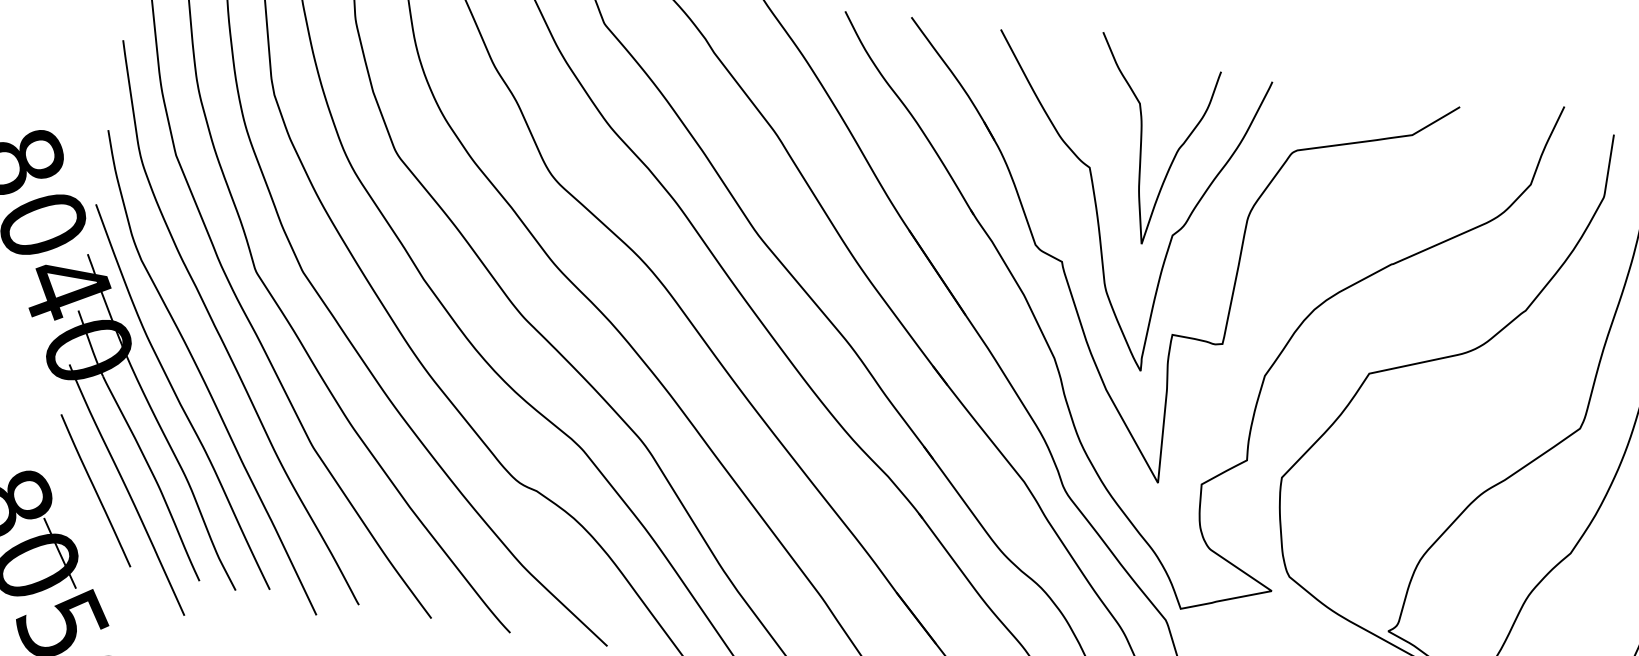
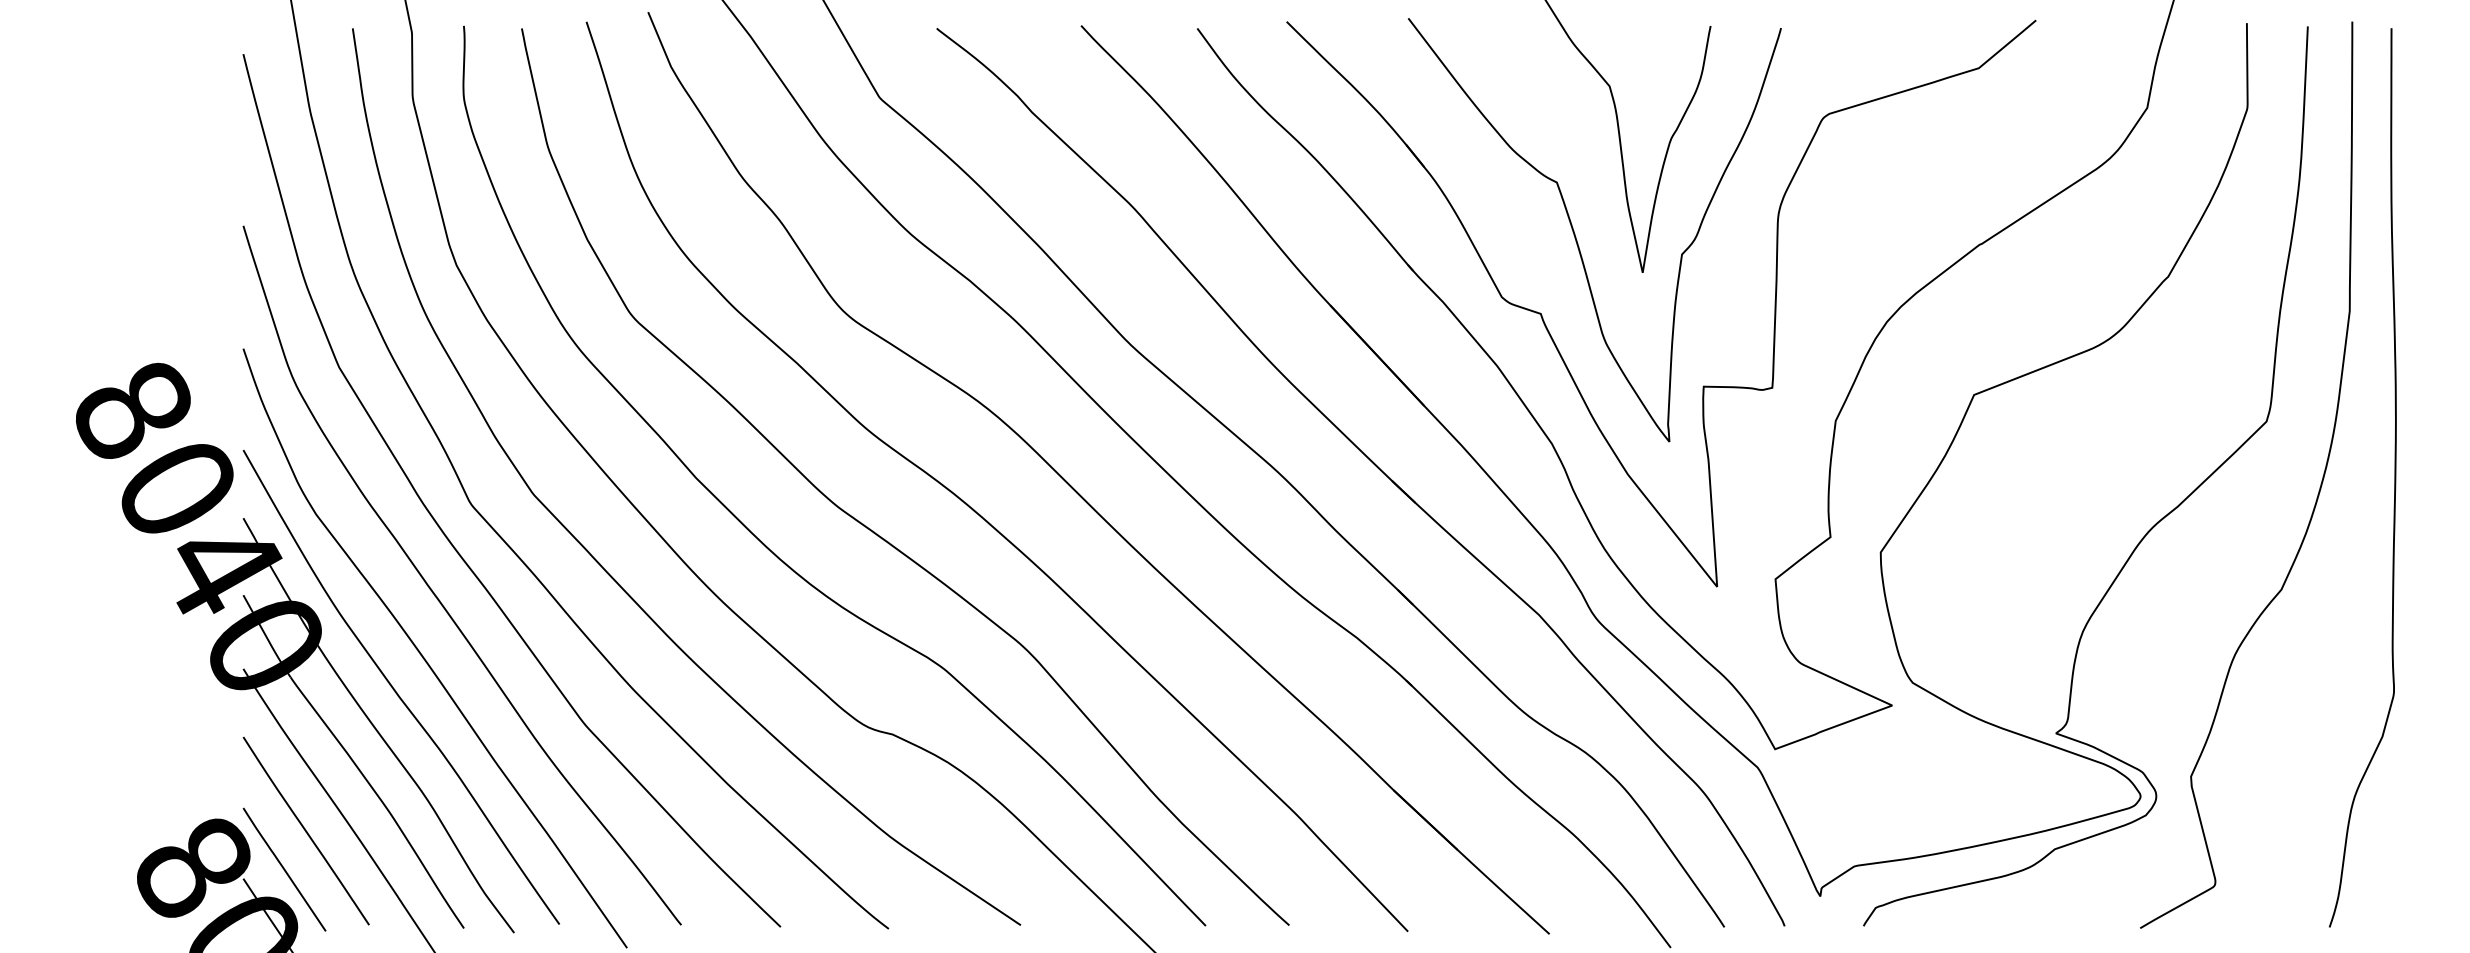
line: (75, 516) -> (284, 869), added

